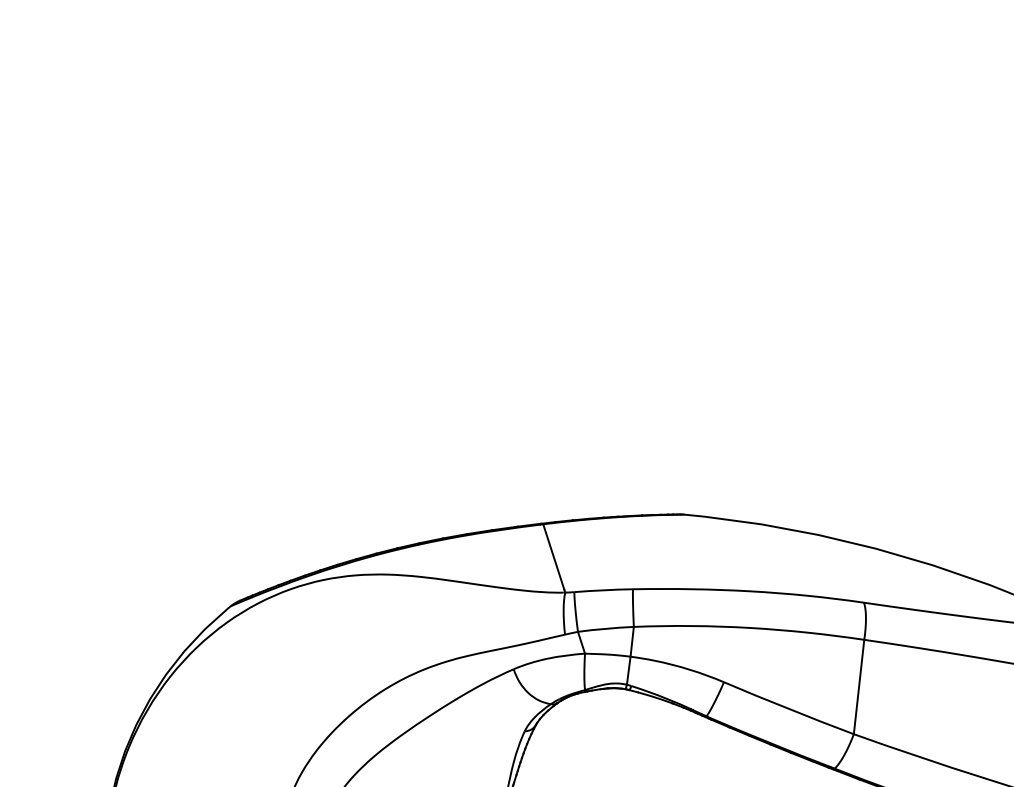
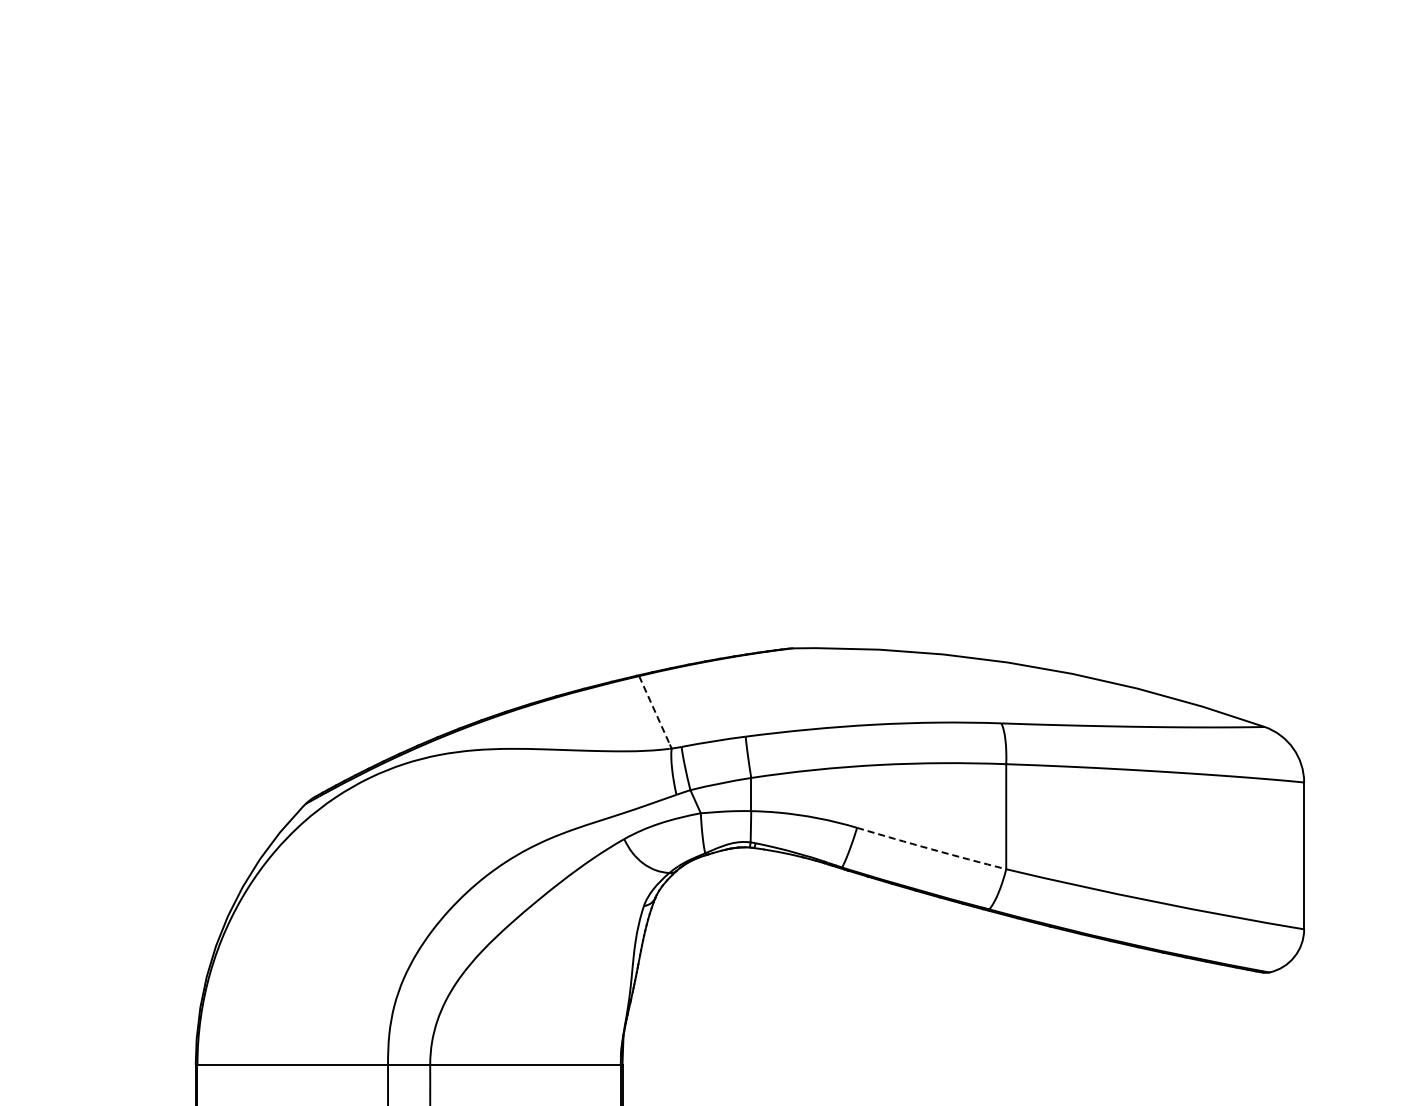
line: (553, 556) -> (654, 710), solid -> dashed
arc: (788, 709) -> (931, 849), solid -> dashed

